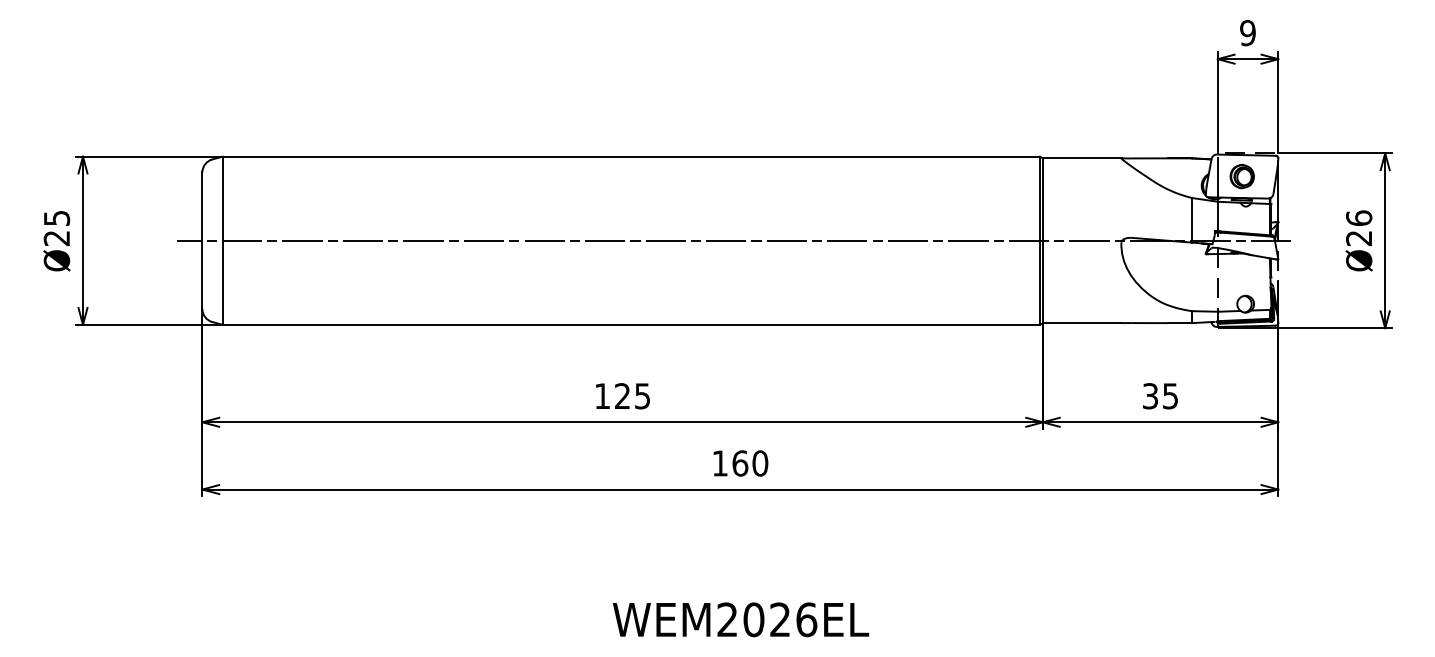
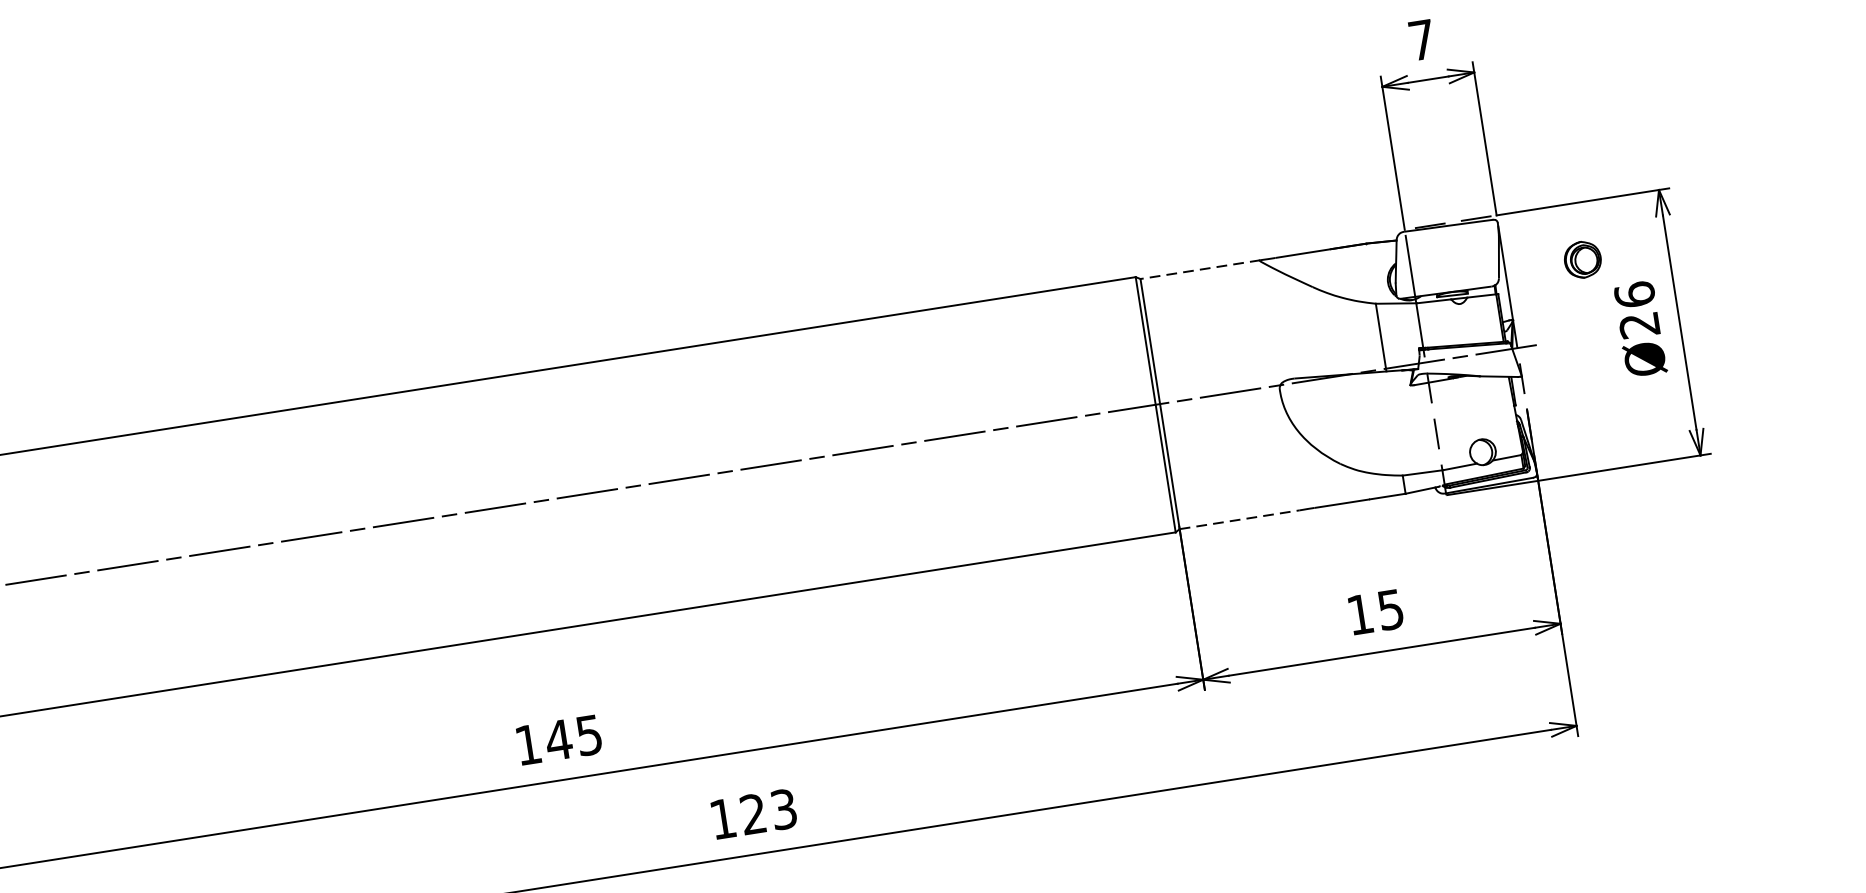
text: (1247, 33) -> (1421, 40), 9 -> 7
line: (1082, 158) -> (1200, 269), solid -> dashed
part: (1241, 176) -> (1581, 259), moved
line: (1082, 323) -> (1239, 520), solid -> dashed
text: (622, 395) -> (558, 739), 125 -> 145
text: (1150, 396) -> (1360, 614), 35 -> 15
text: (750, 463) -> (769, 811), 160 -> 123

